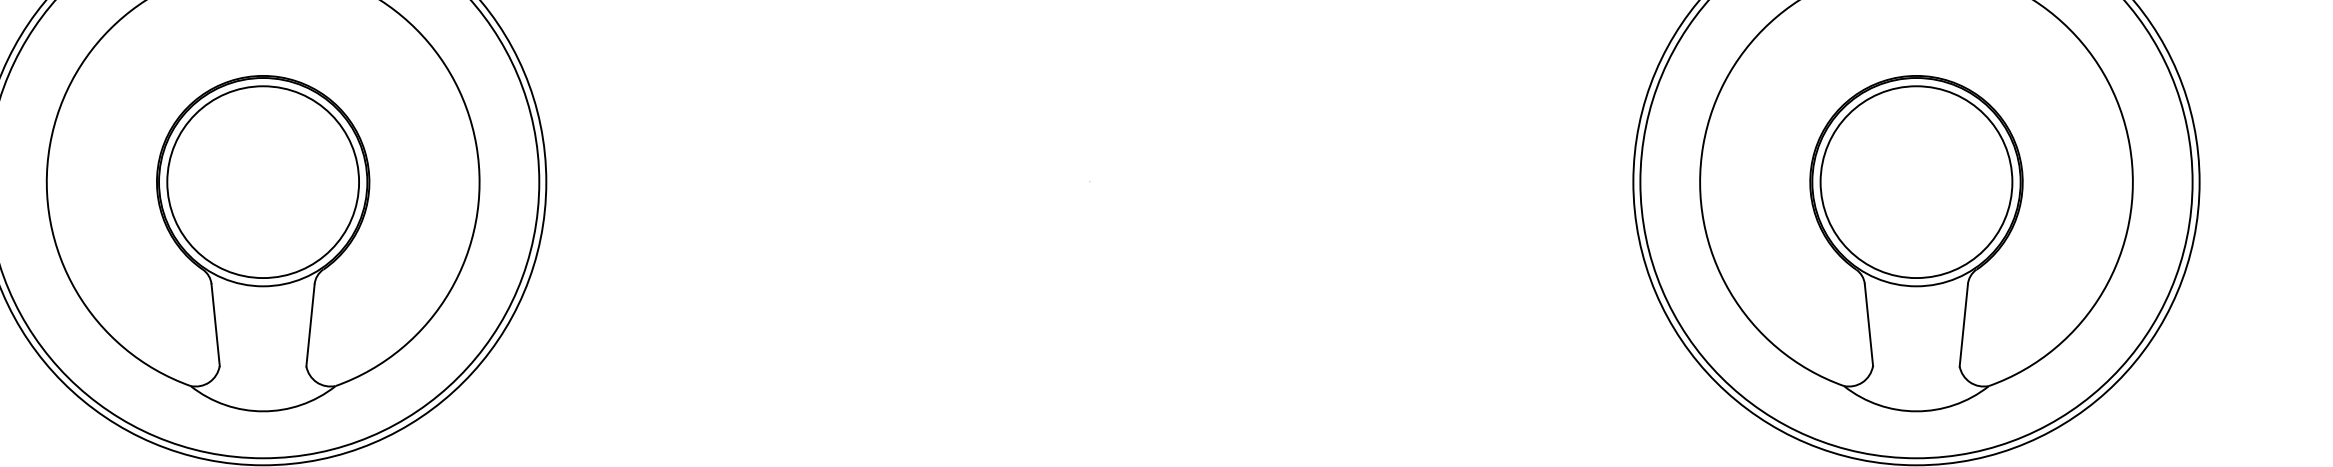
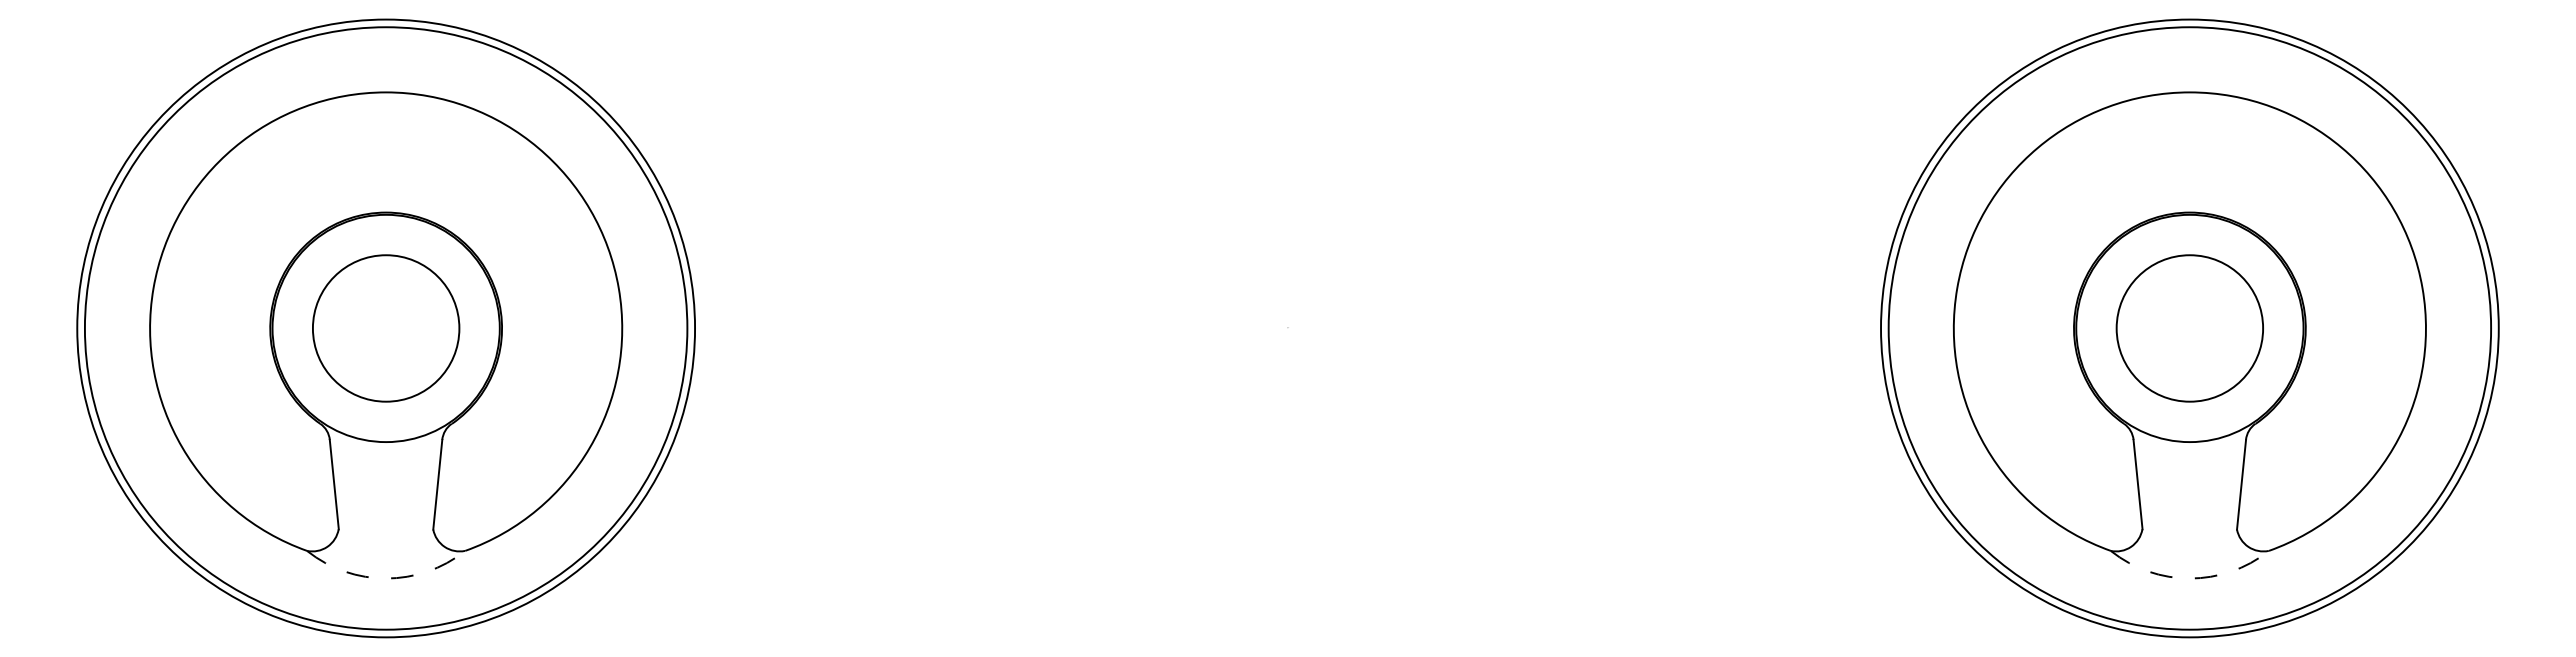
circle: (262, 182) -> (385, 328), size x0.7
circle: (1916, 182) -> (2189, 328), size x0.7
arc: (263, 411) -> (386, 578), solid -> dashed
arc: (1916, 411) -> (2189, 578), solid -> dashed

